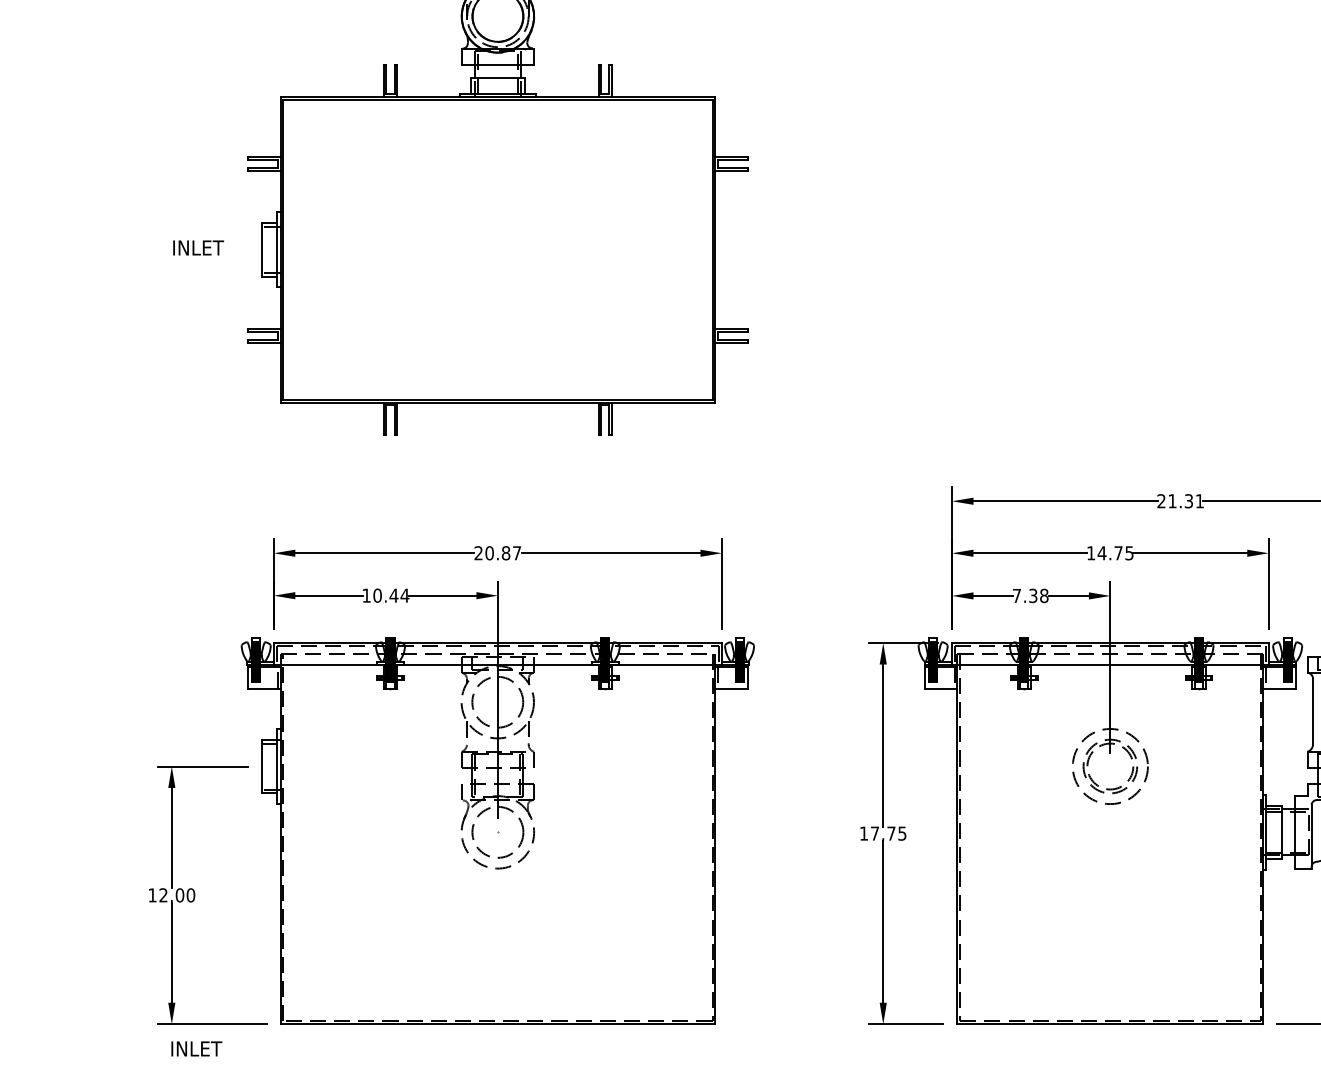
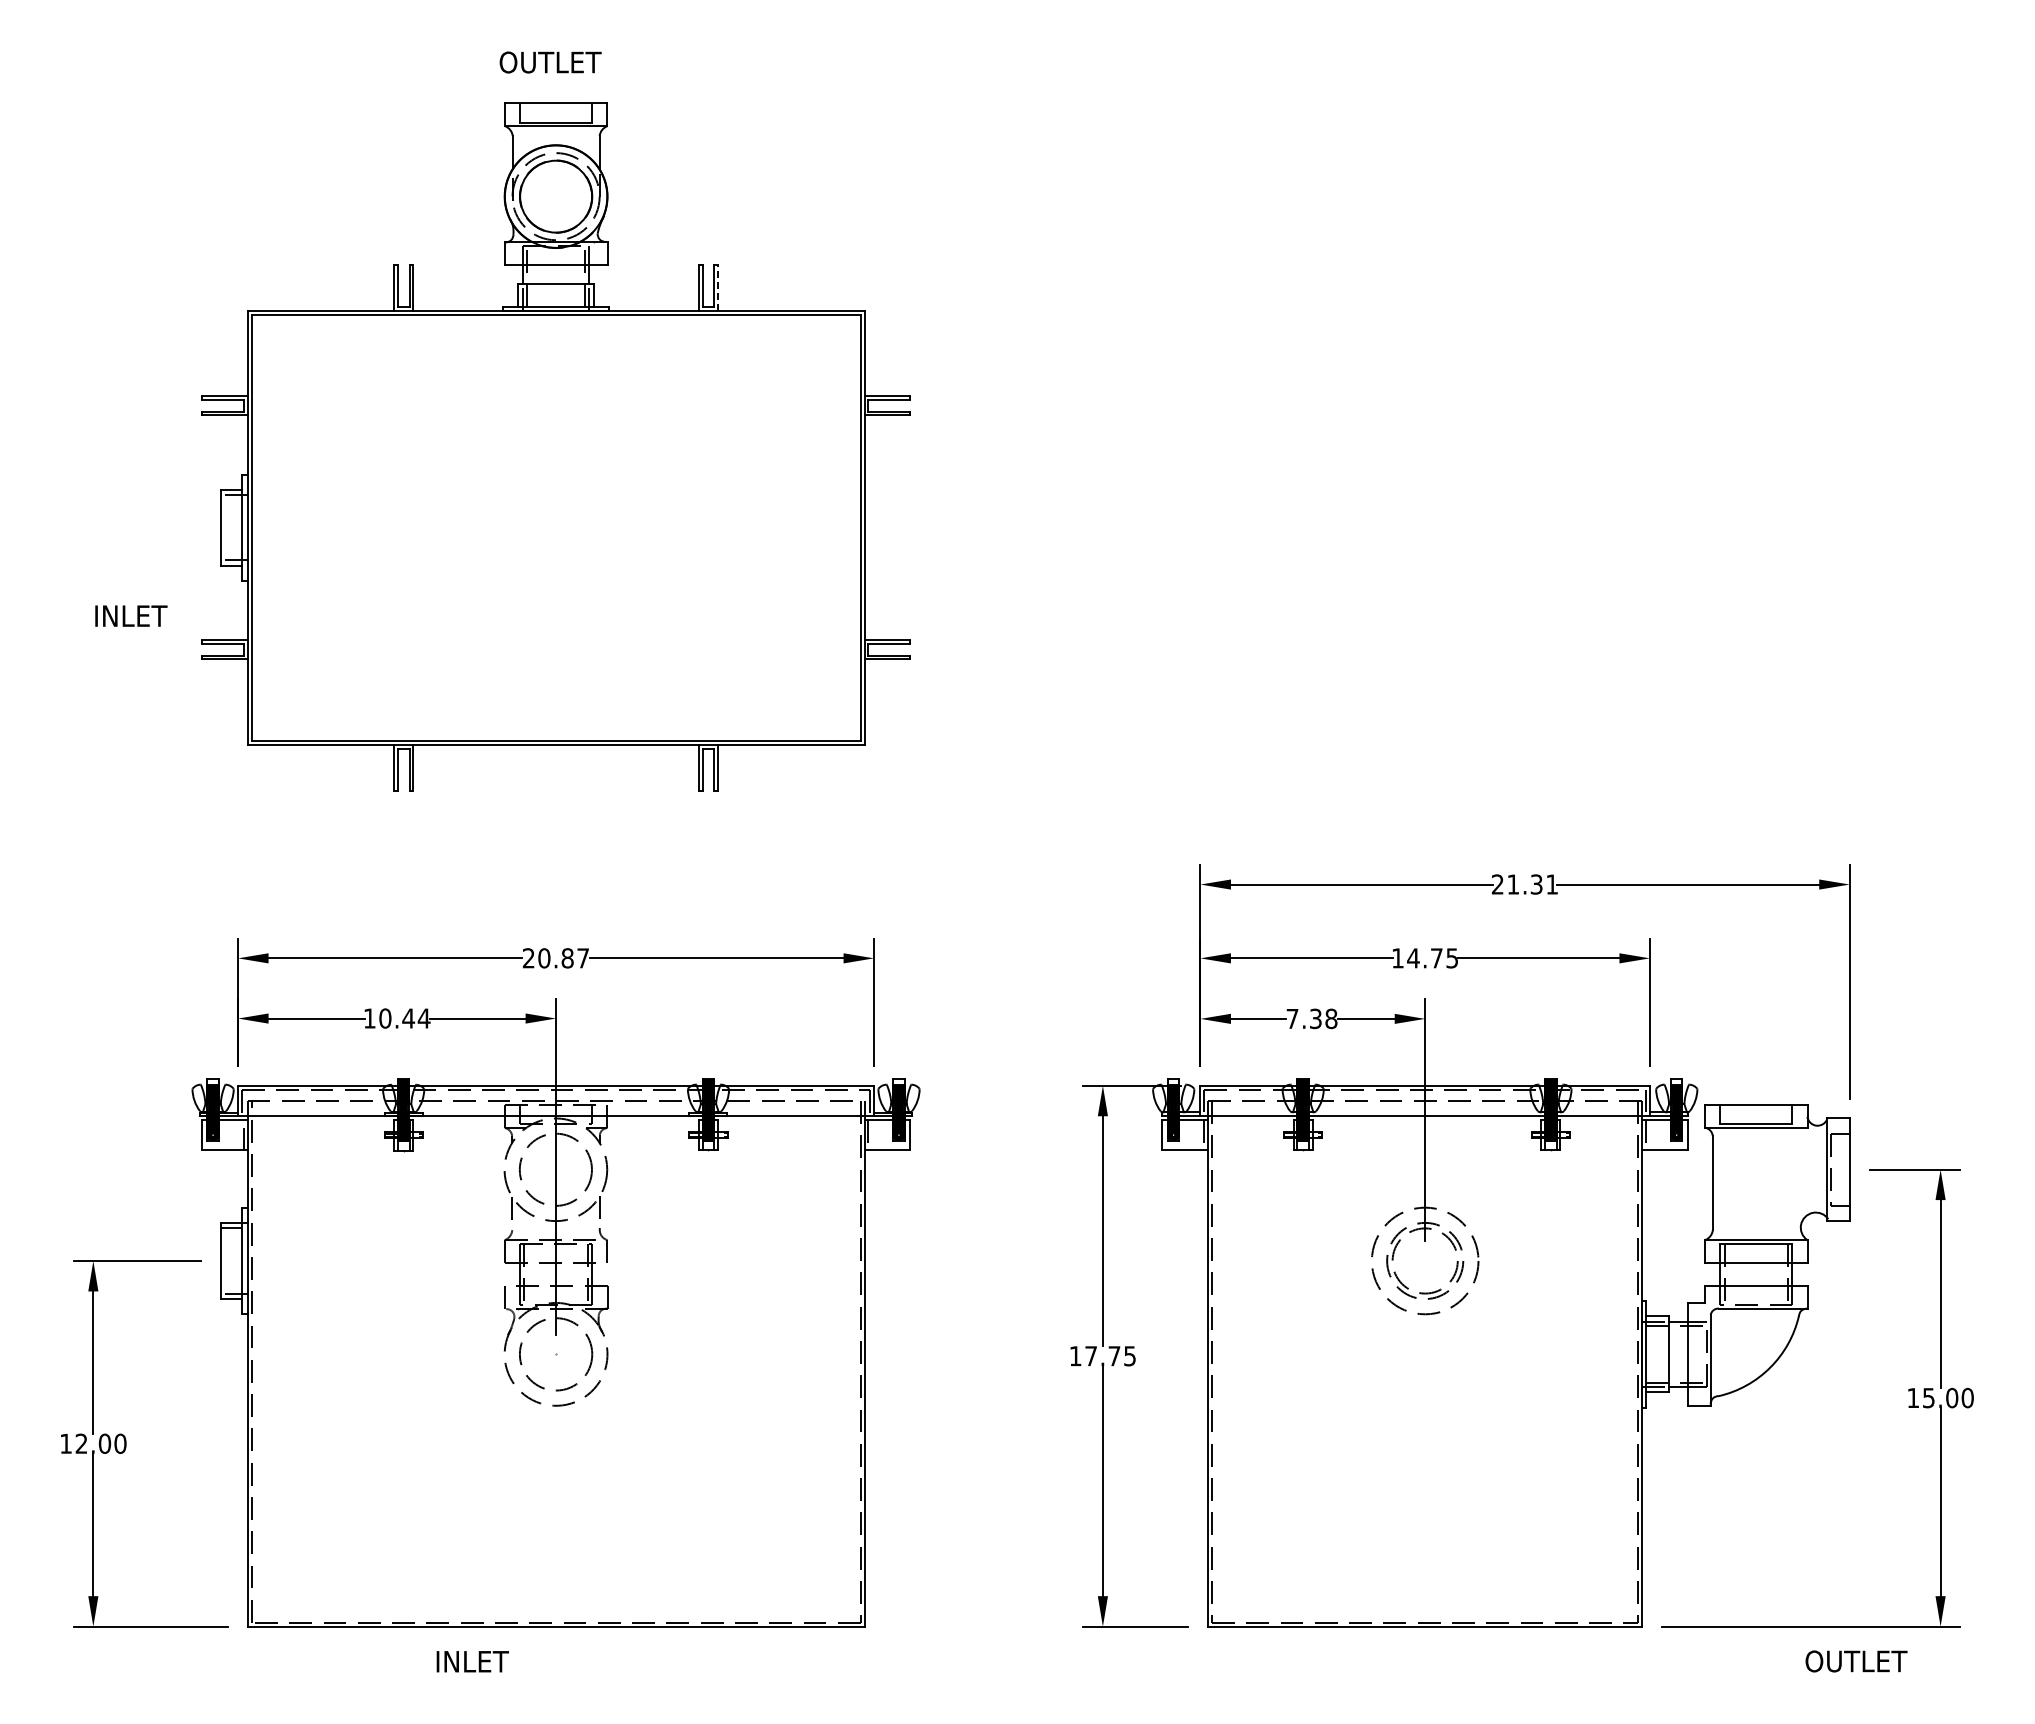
line: (612, 80) -> (718, 287), solid -> dashed
text: (198, 247) -> (131, 615), moved
text: (196, 1048) -> (472, 1661), moved

